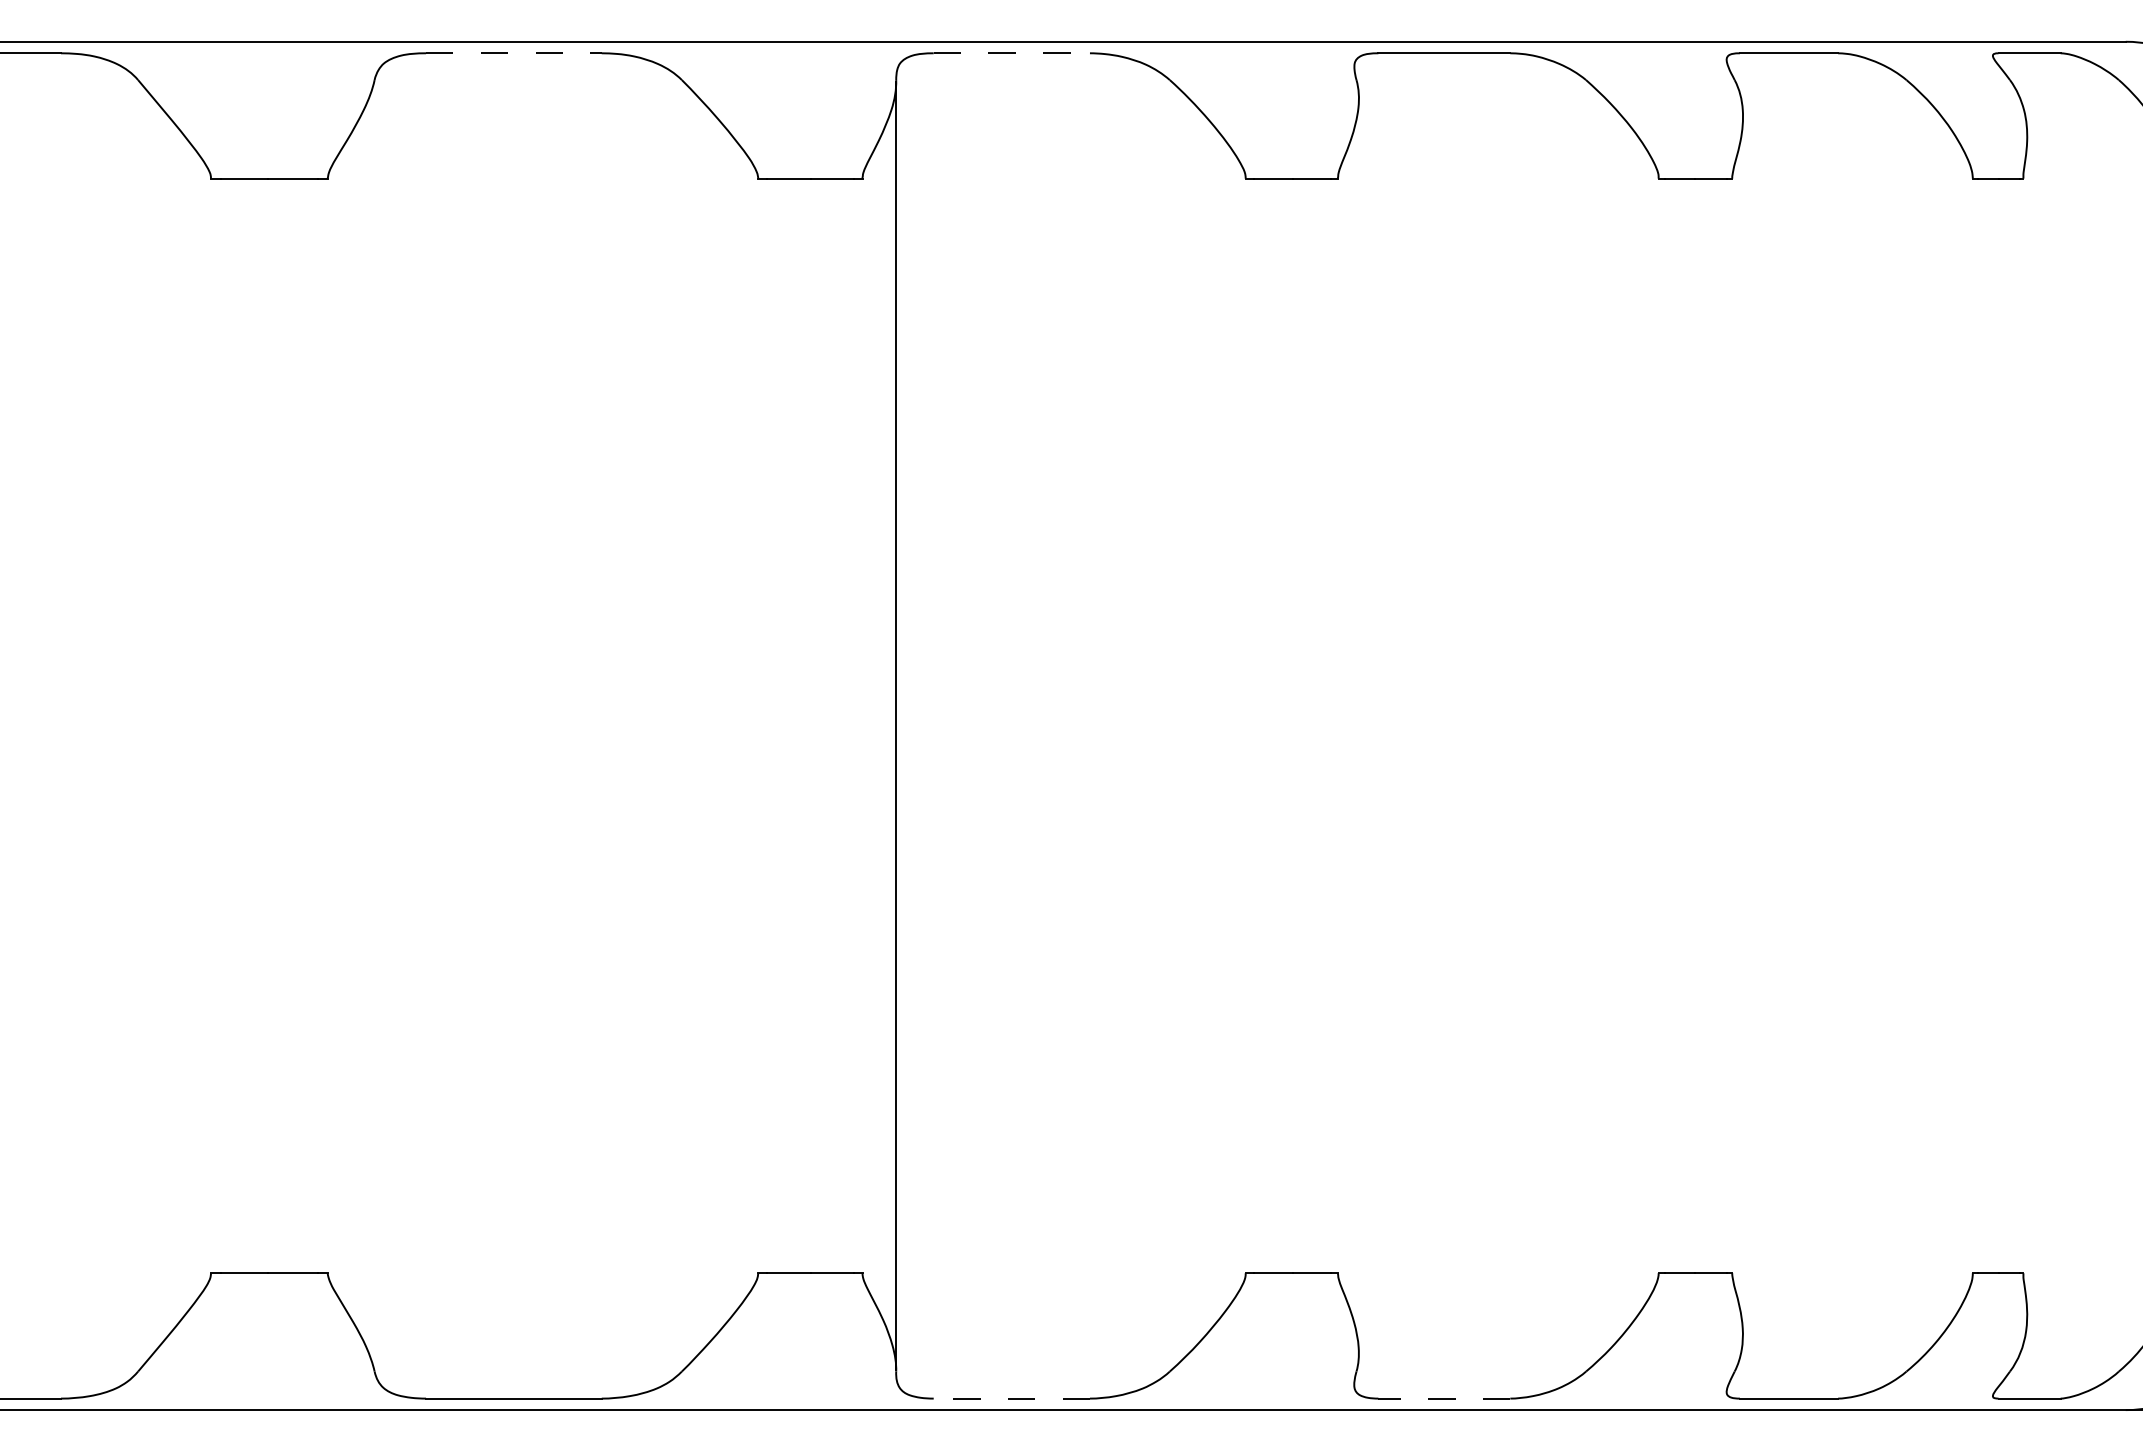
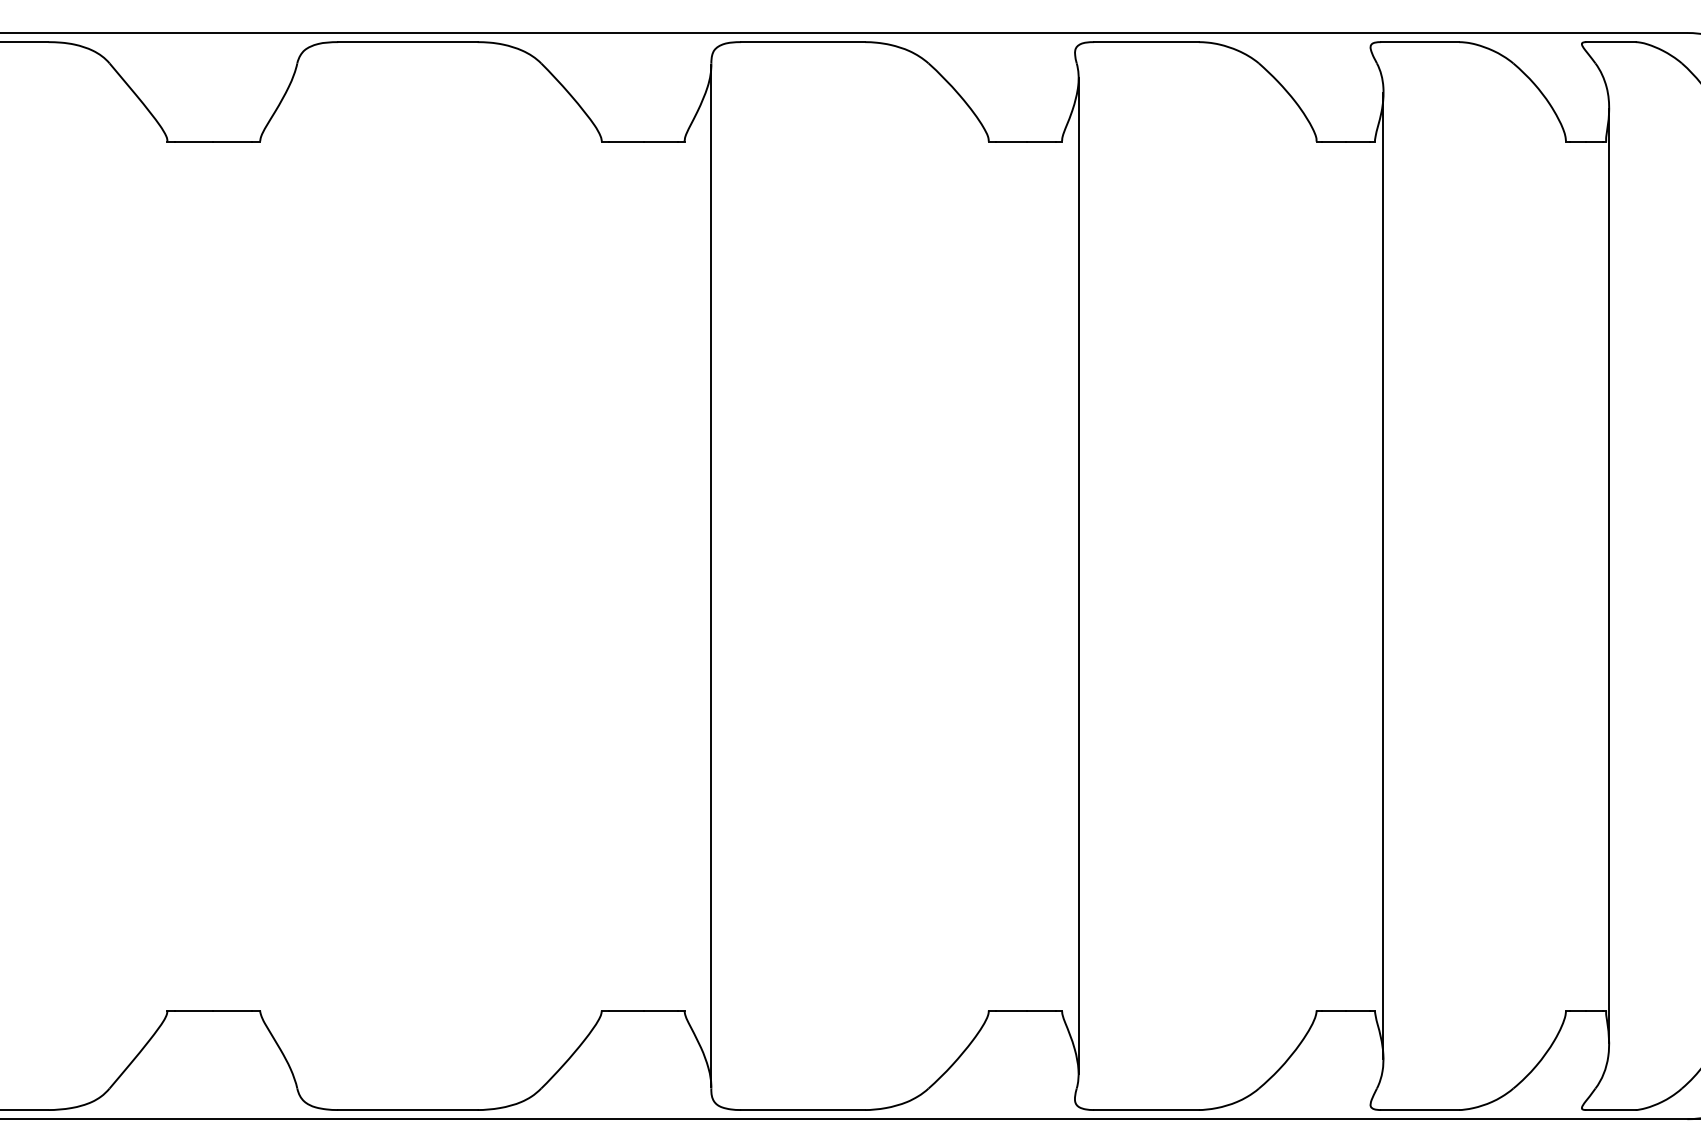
line: (513, 53) -> (407, 42), dashed -> solid
line: (1012, 53) -> (803, 42), dashed -> solid
line: (1358, 725) -> (1078, 575), added
line: (1742, 725) -> (1383, 575), added
line: (2027, 725) -> (1609, 575), added
line: (1011, 1398) -> (802, 1109), dashed -> solid
line: (1444, 1398) -> (1146, 1109), dashed -> solid

